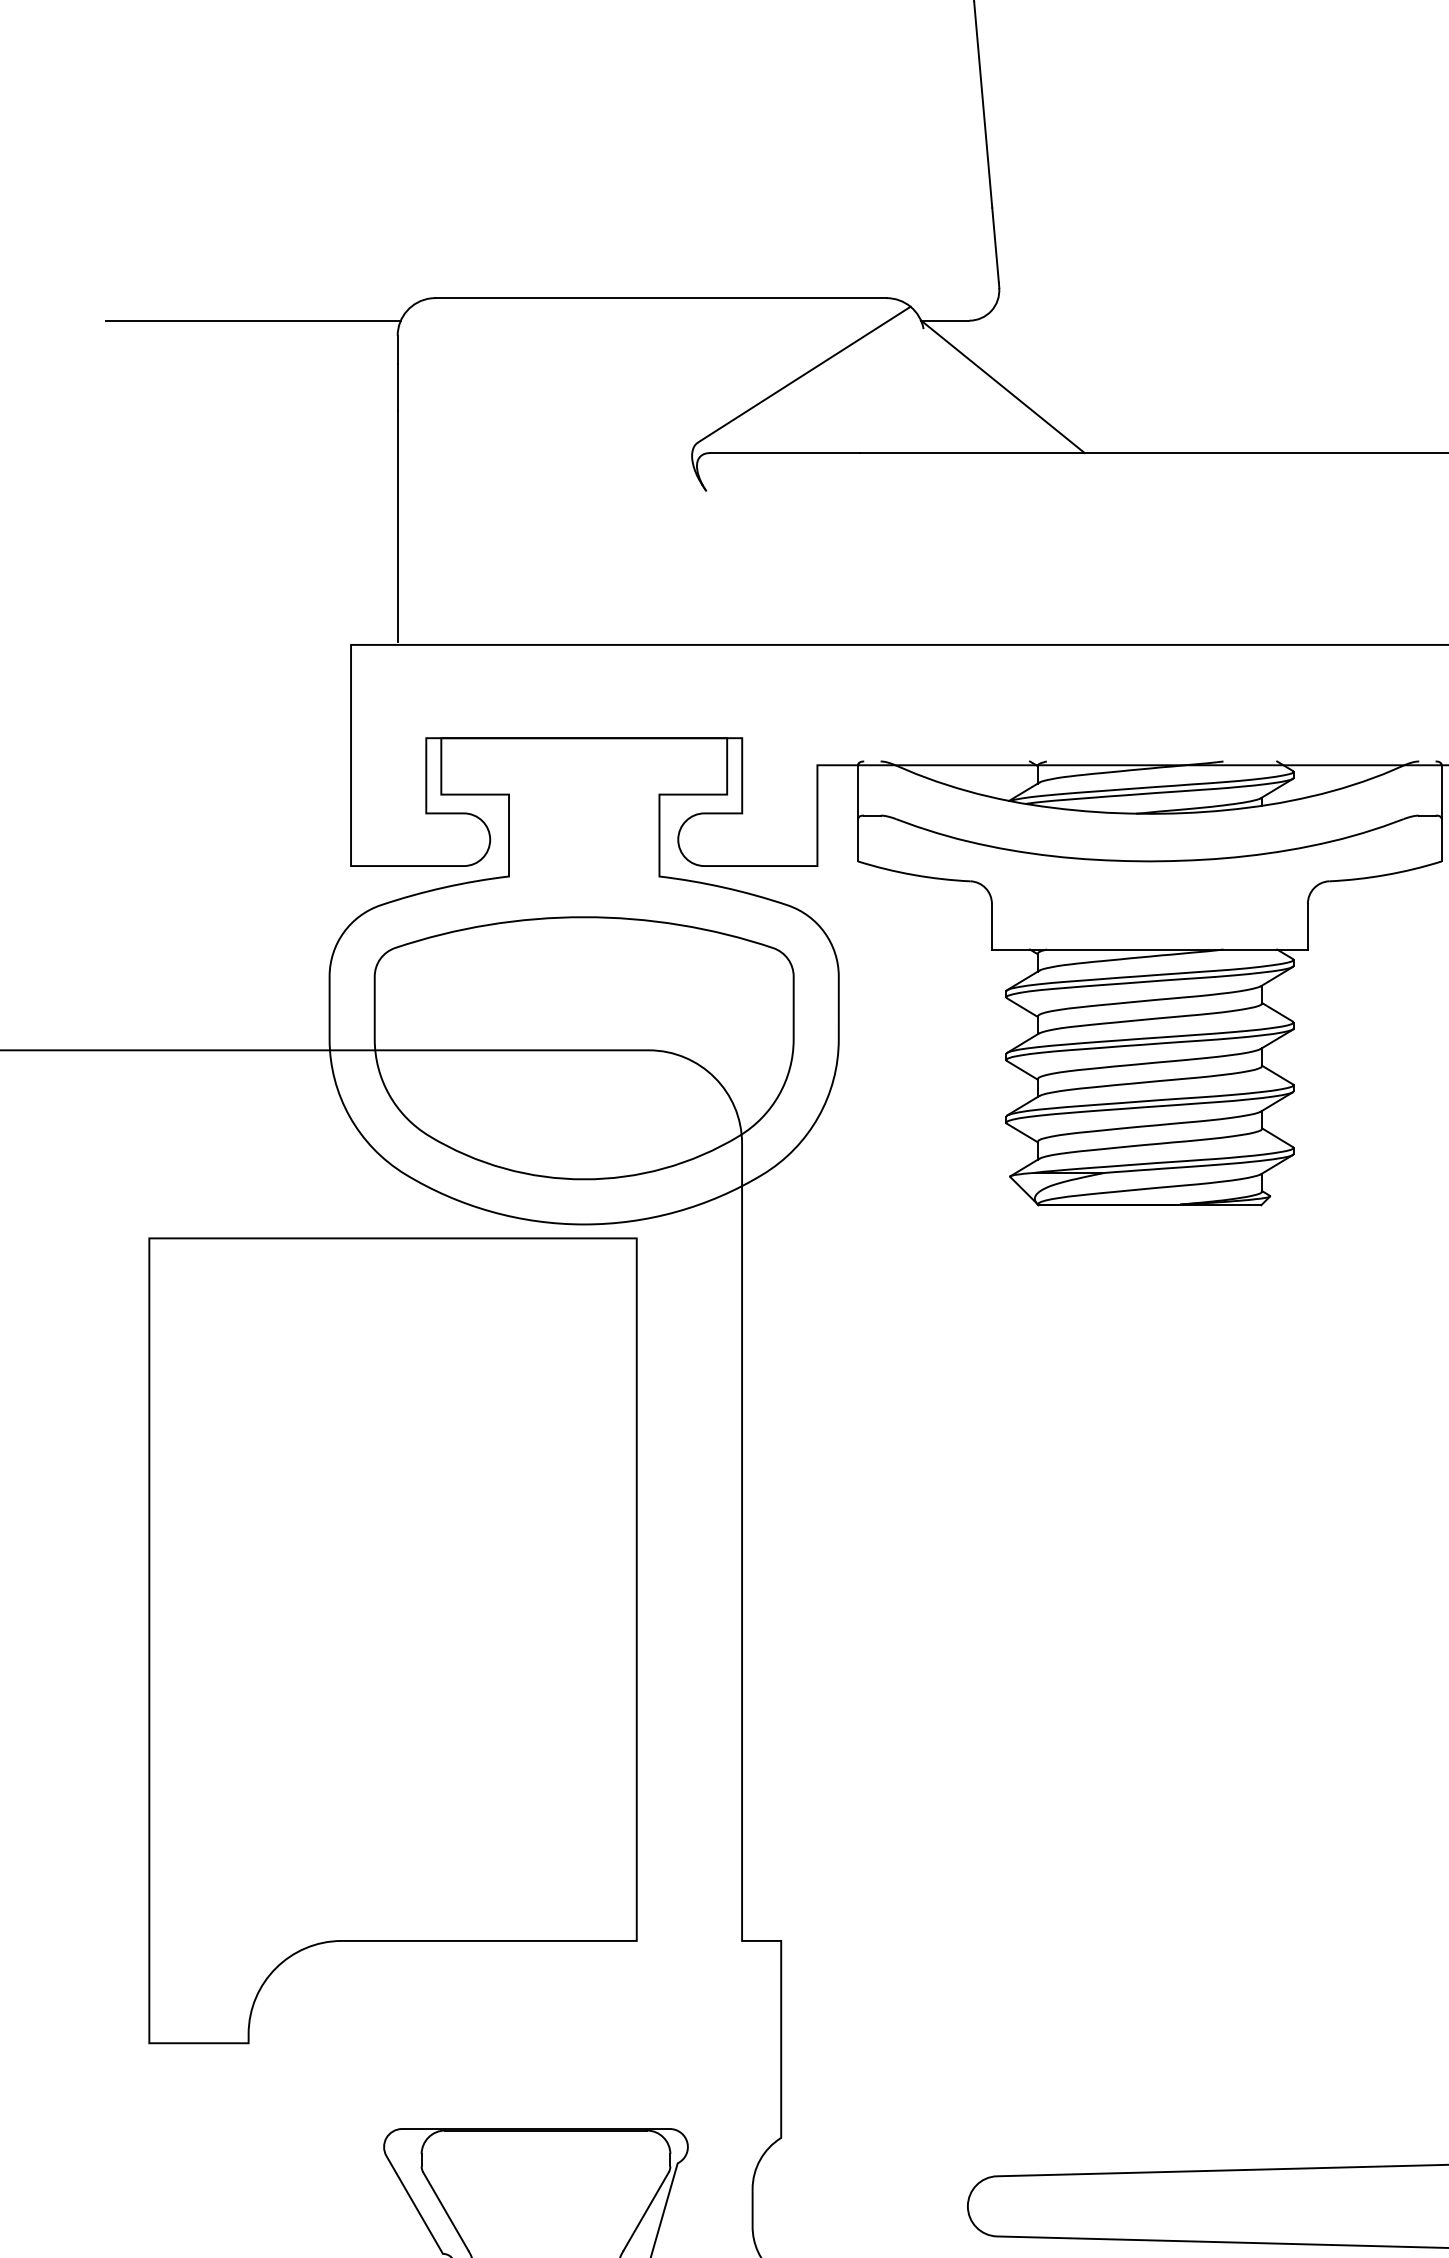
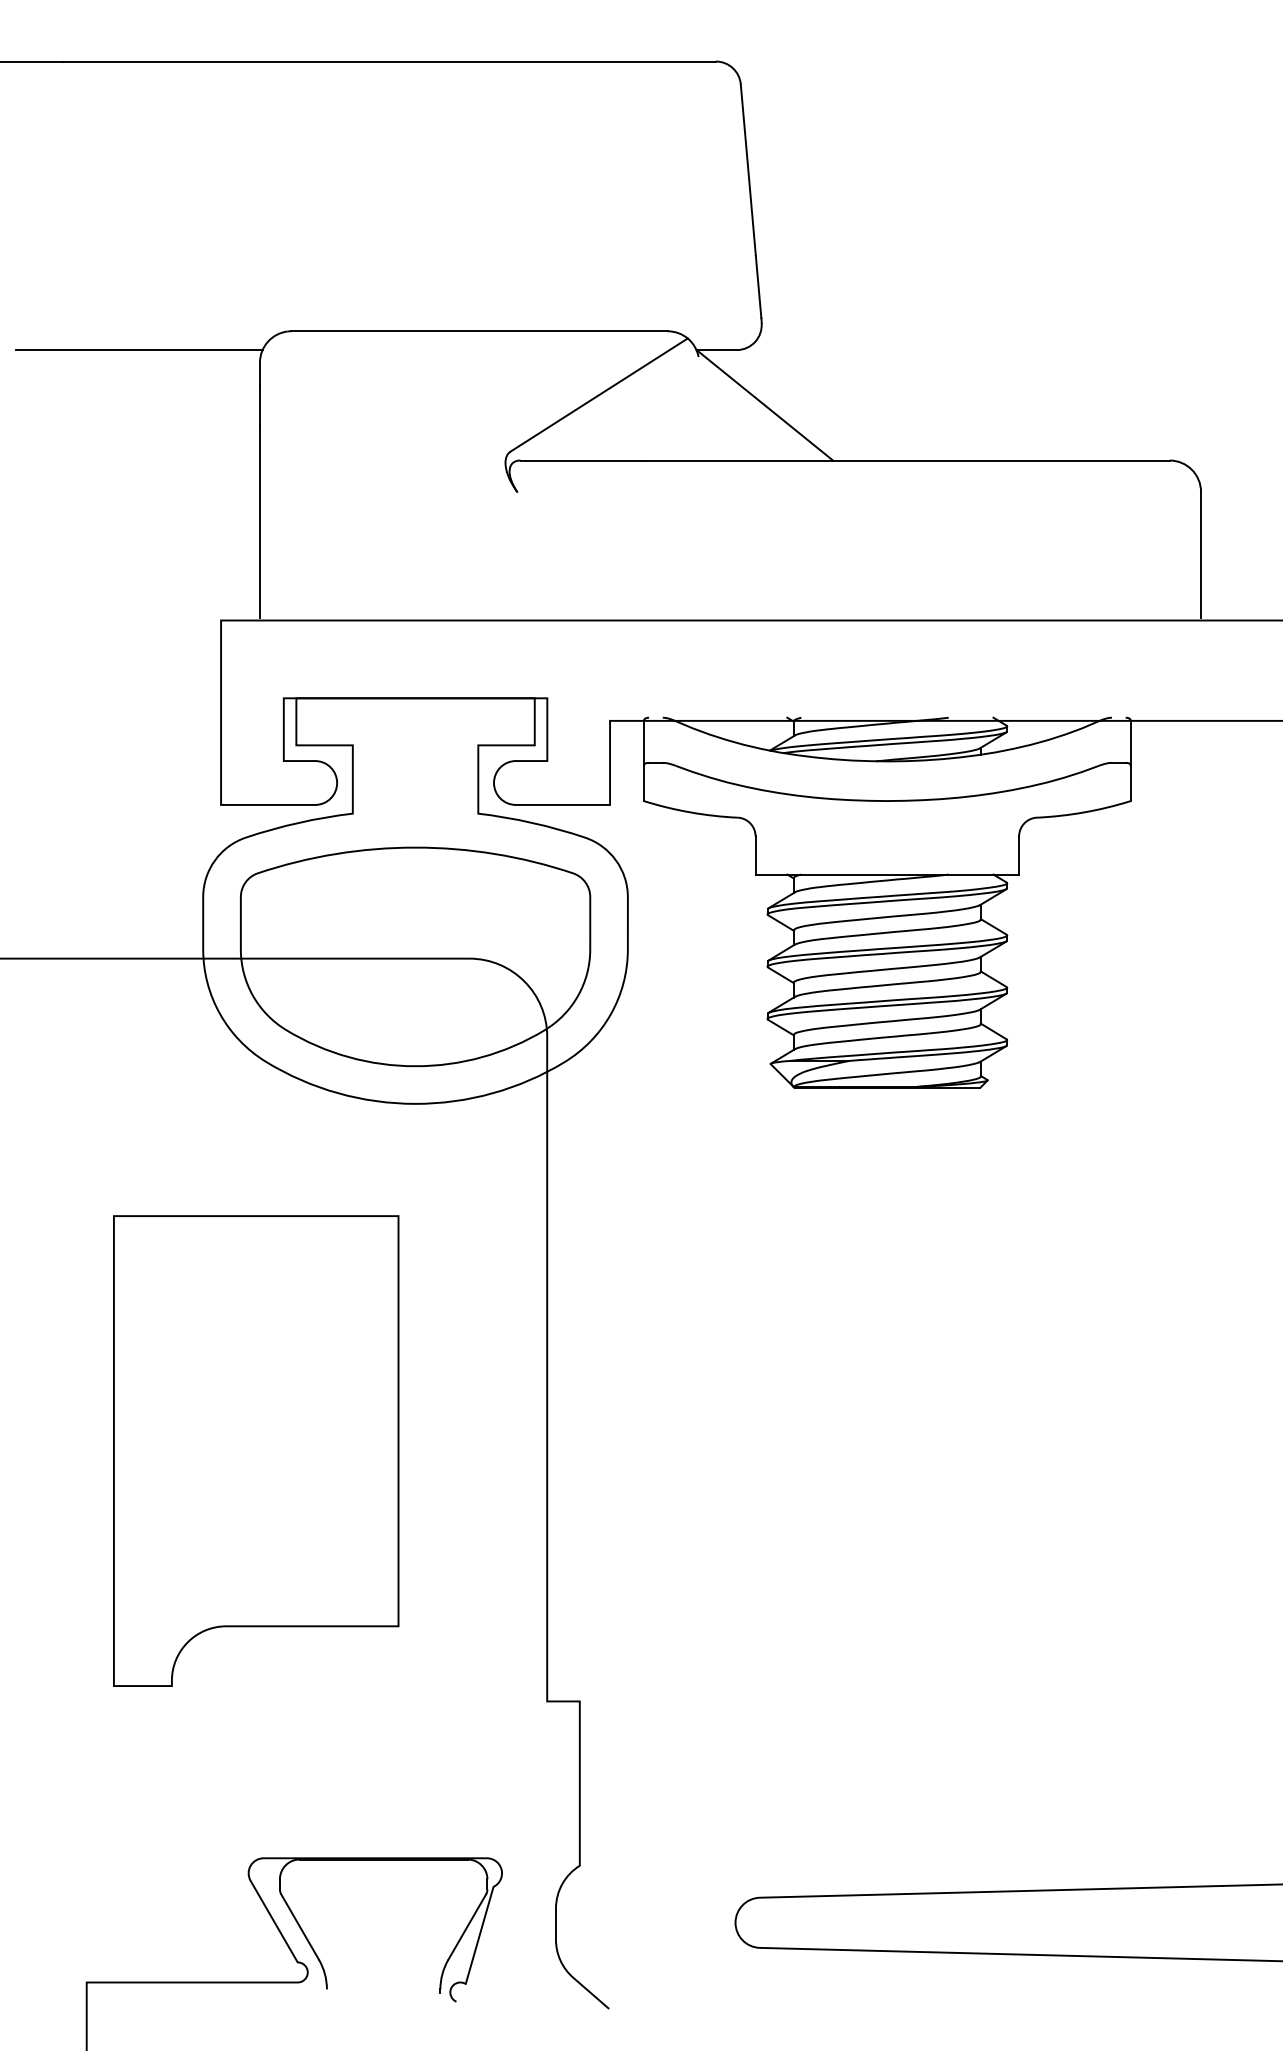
part: (393, 1640) -> (256, 1450), size x0.7

